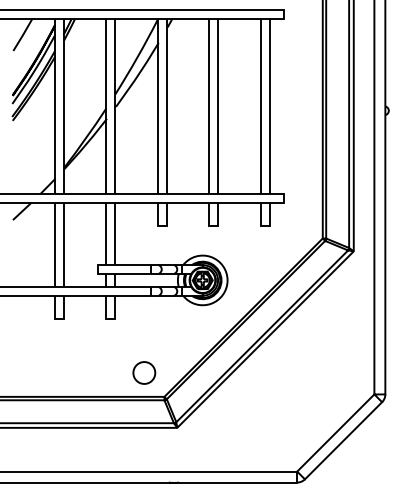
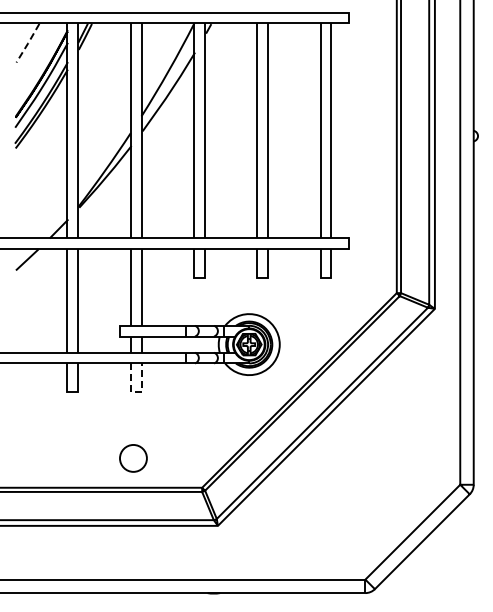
line: (23, 35) -> (28, 43), solid -> dashed
line: (111, 319) -> (136, 392), solid -> dashed
circle: (144, 373) -> (133, 458), moved

